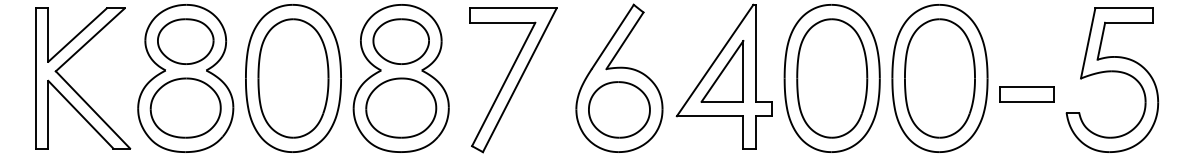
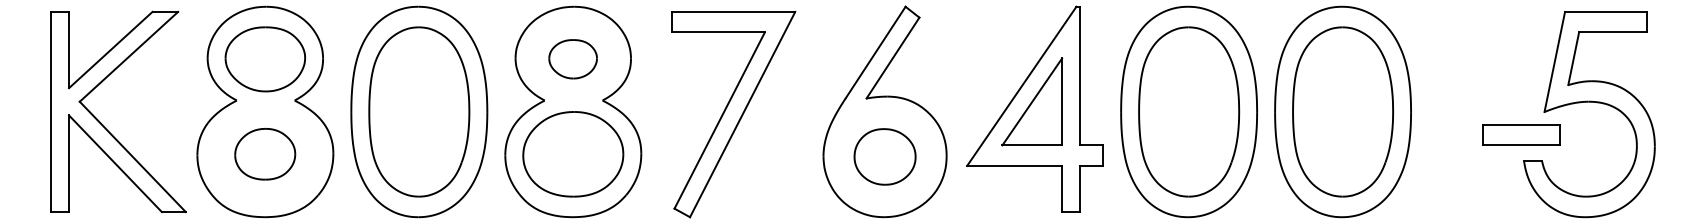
part: (400, 41) -> (572, 59), size x0.6
part: (1026, 94) -> (1521, 134), moved
part: (185, 107) -> (265, 153), size x0.6
part: (619, 109) -> (885, 156), size x0.7

